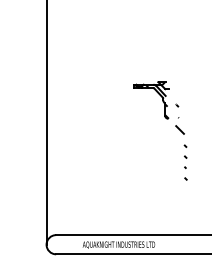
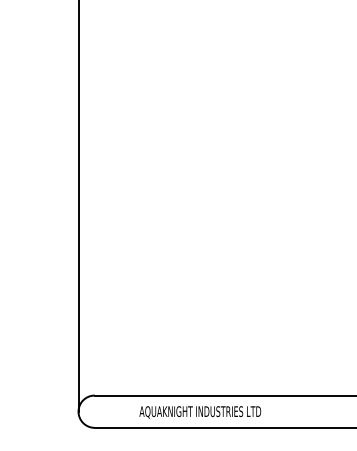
part: (166, 119) -> (280, 201), removed

